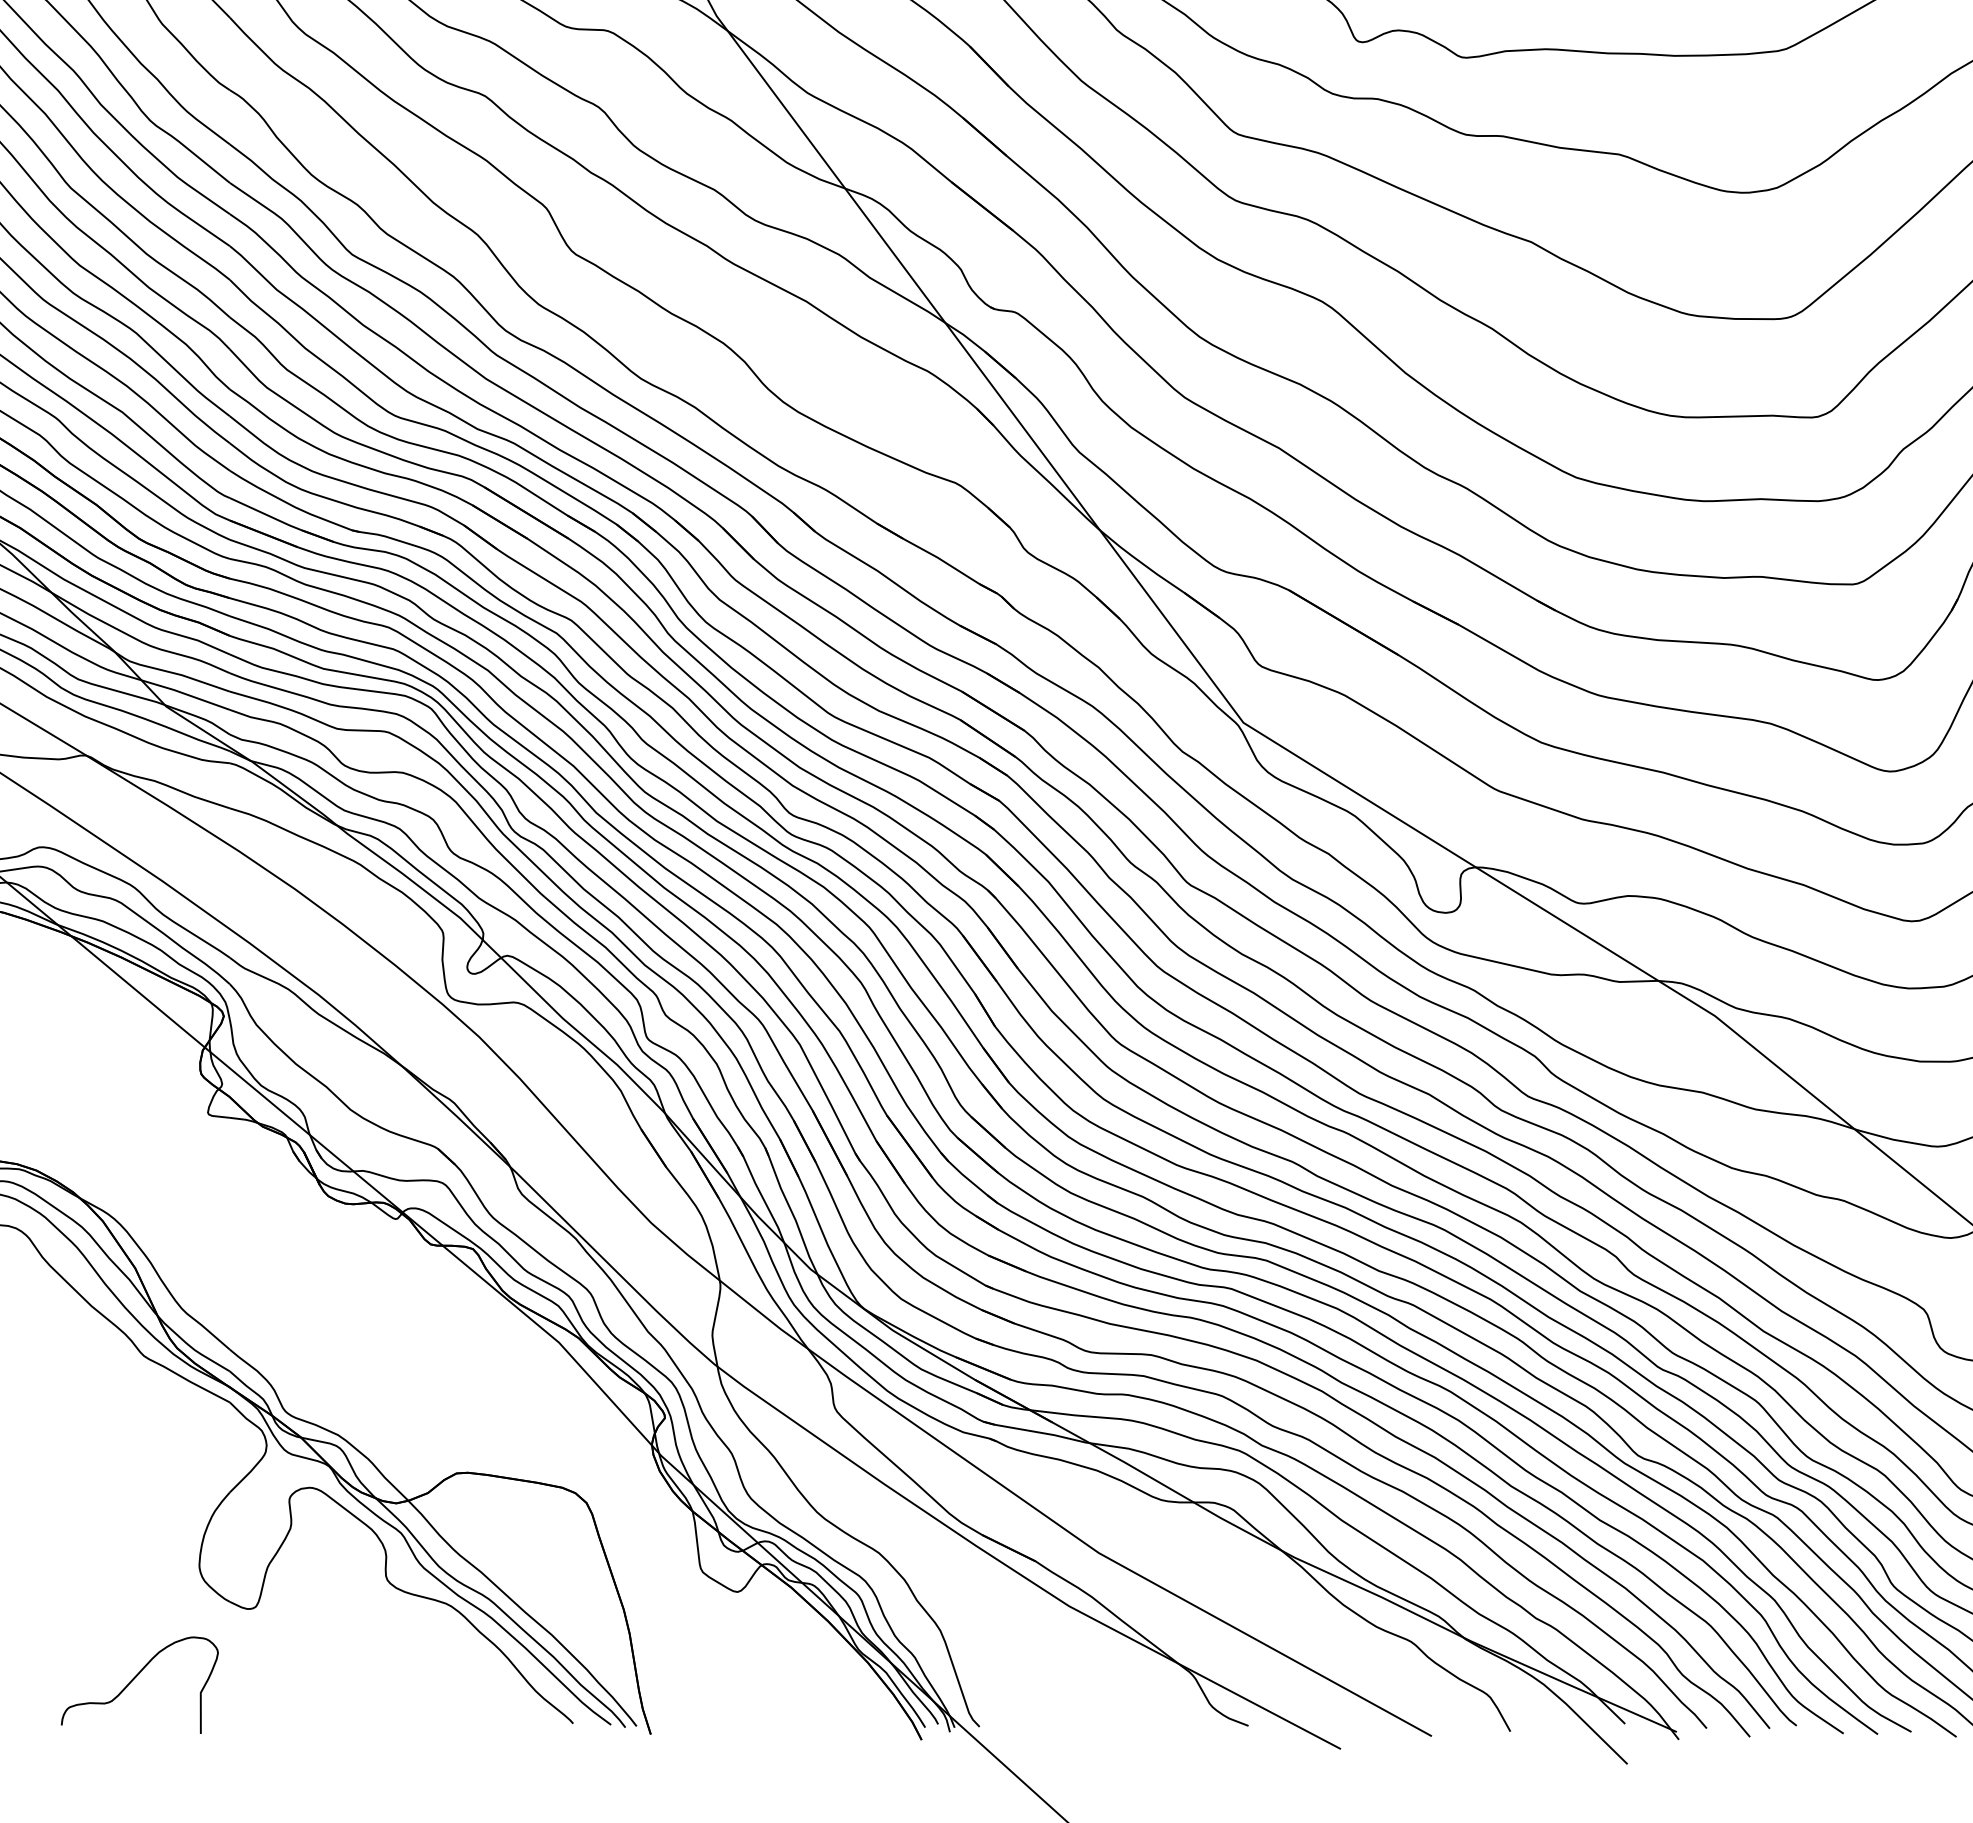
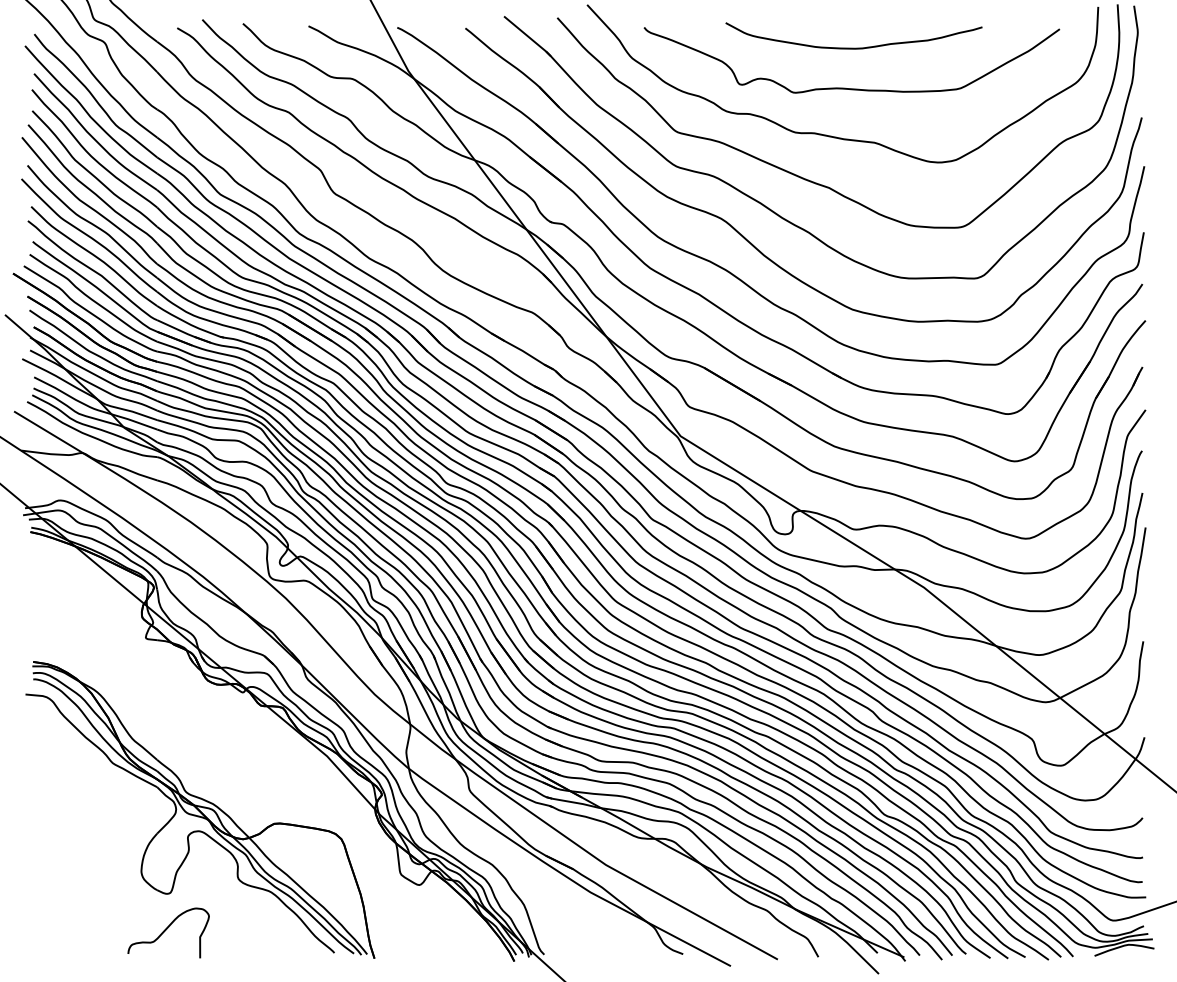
curve: (135, 1679) -> (166, 930), moved

